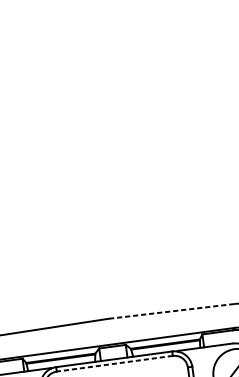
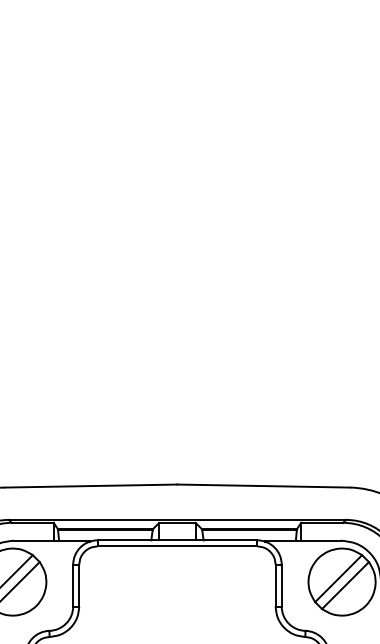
line: (171, 311) -> (263, 486), dashed -> solid
line: (114, 363) -> (177, 546), dashed -> solid

